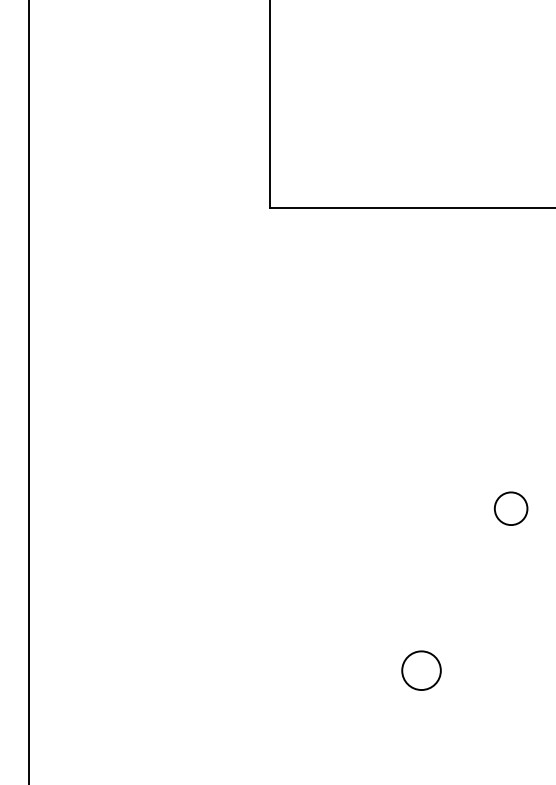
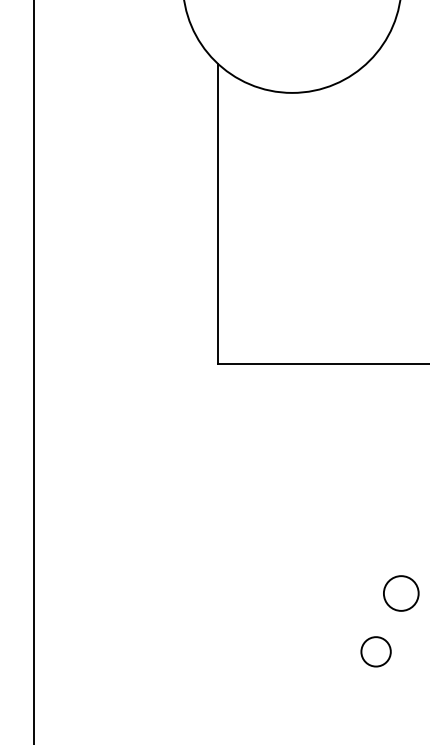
circle: (511, 508) -> (401, 593), size x1.4
circle: (420, 670) -> (375, 651), moved

